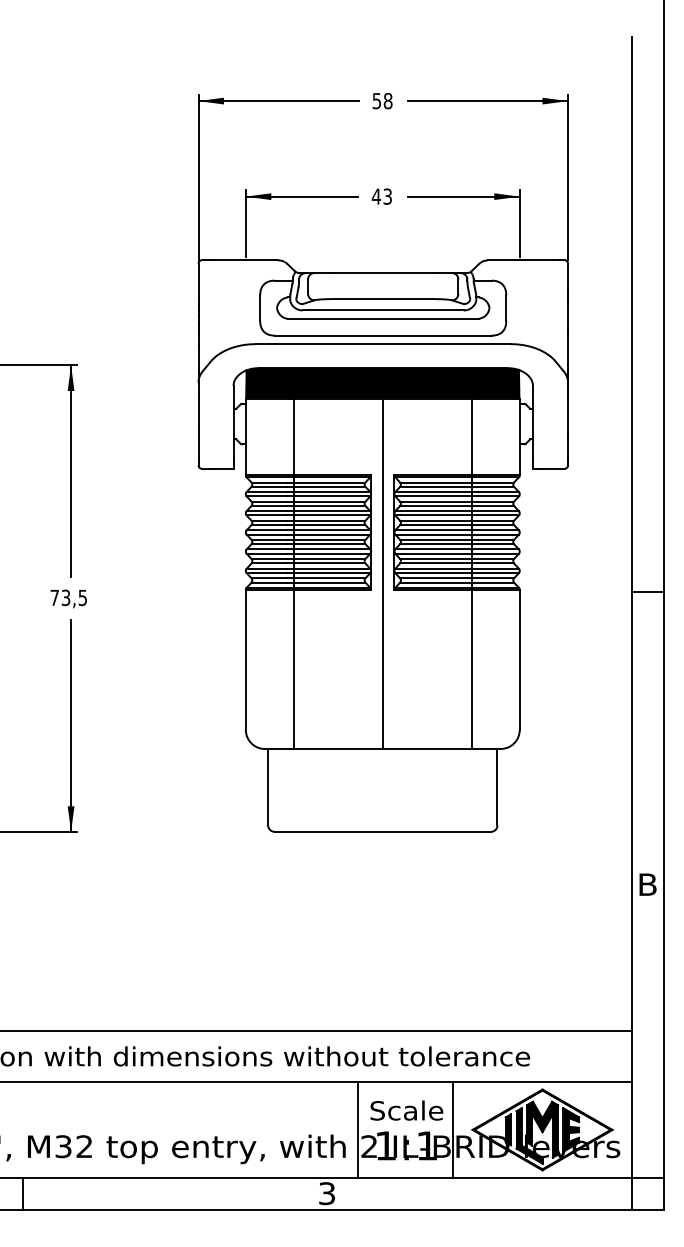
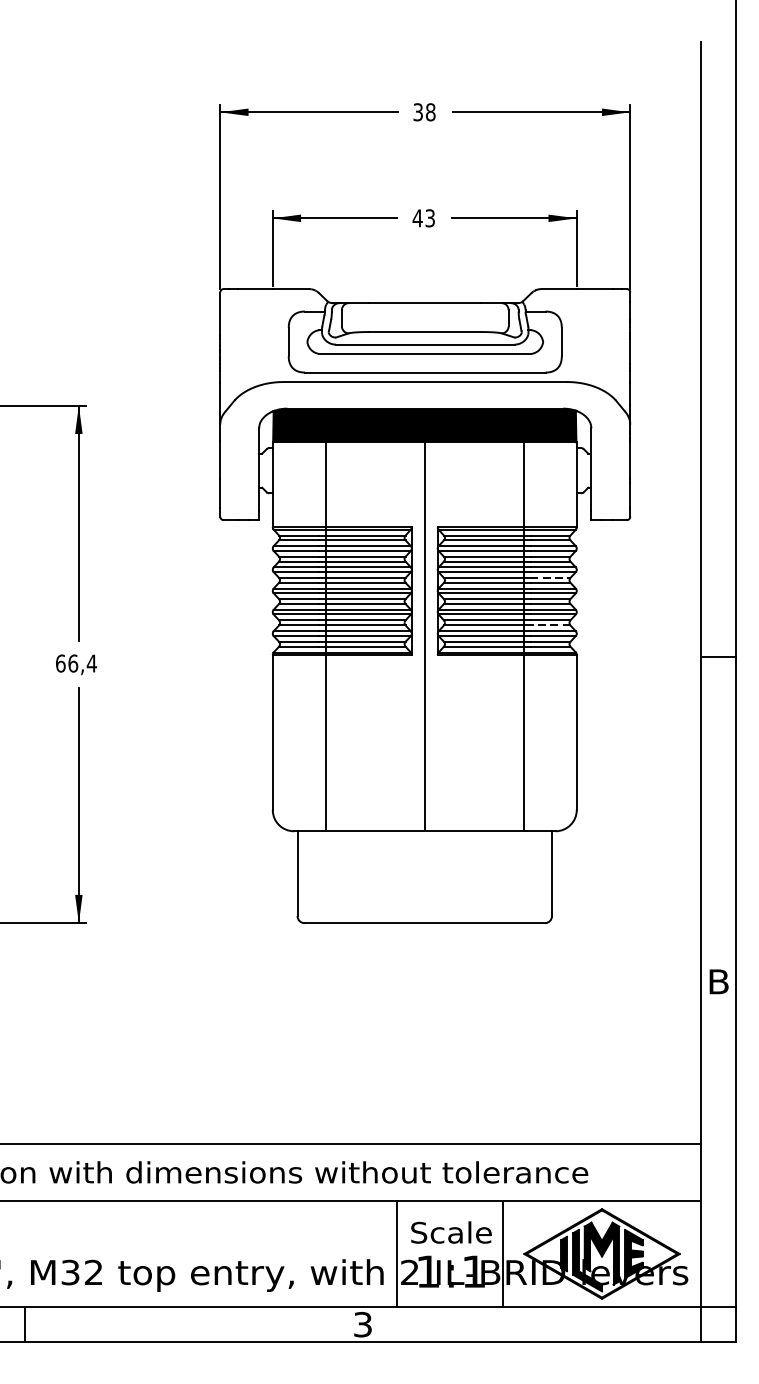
text: (377, 100) -> (418, 111), 58 -> 38
line: (496, 520) -> (550, 577), solid -> dashed
line: (496, 563) -> (550, 625), solid -> dashed
text: (68, 597) -> (75, 663), 73,5 -> 66,4

